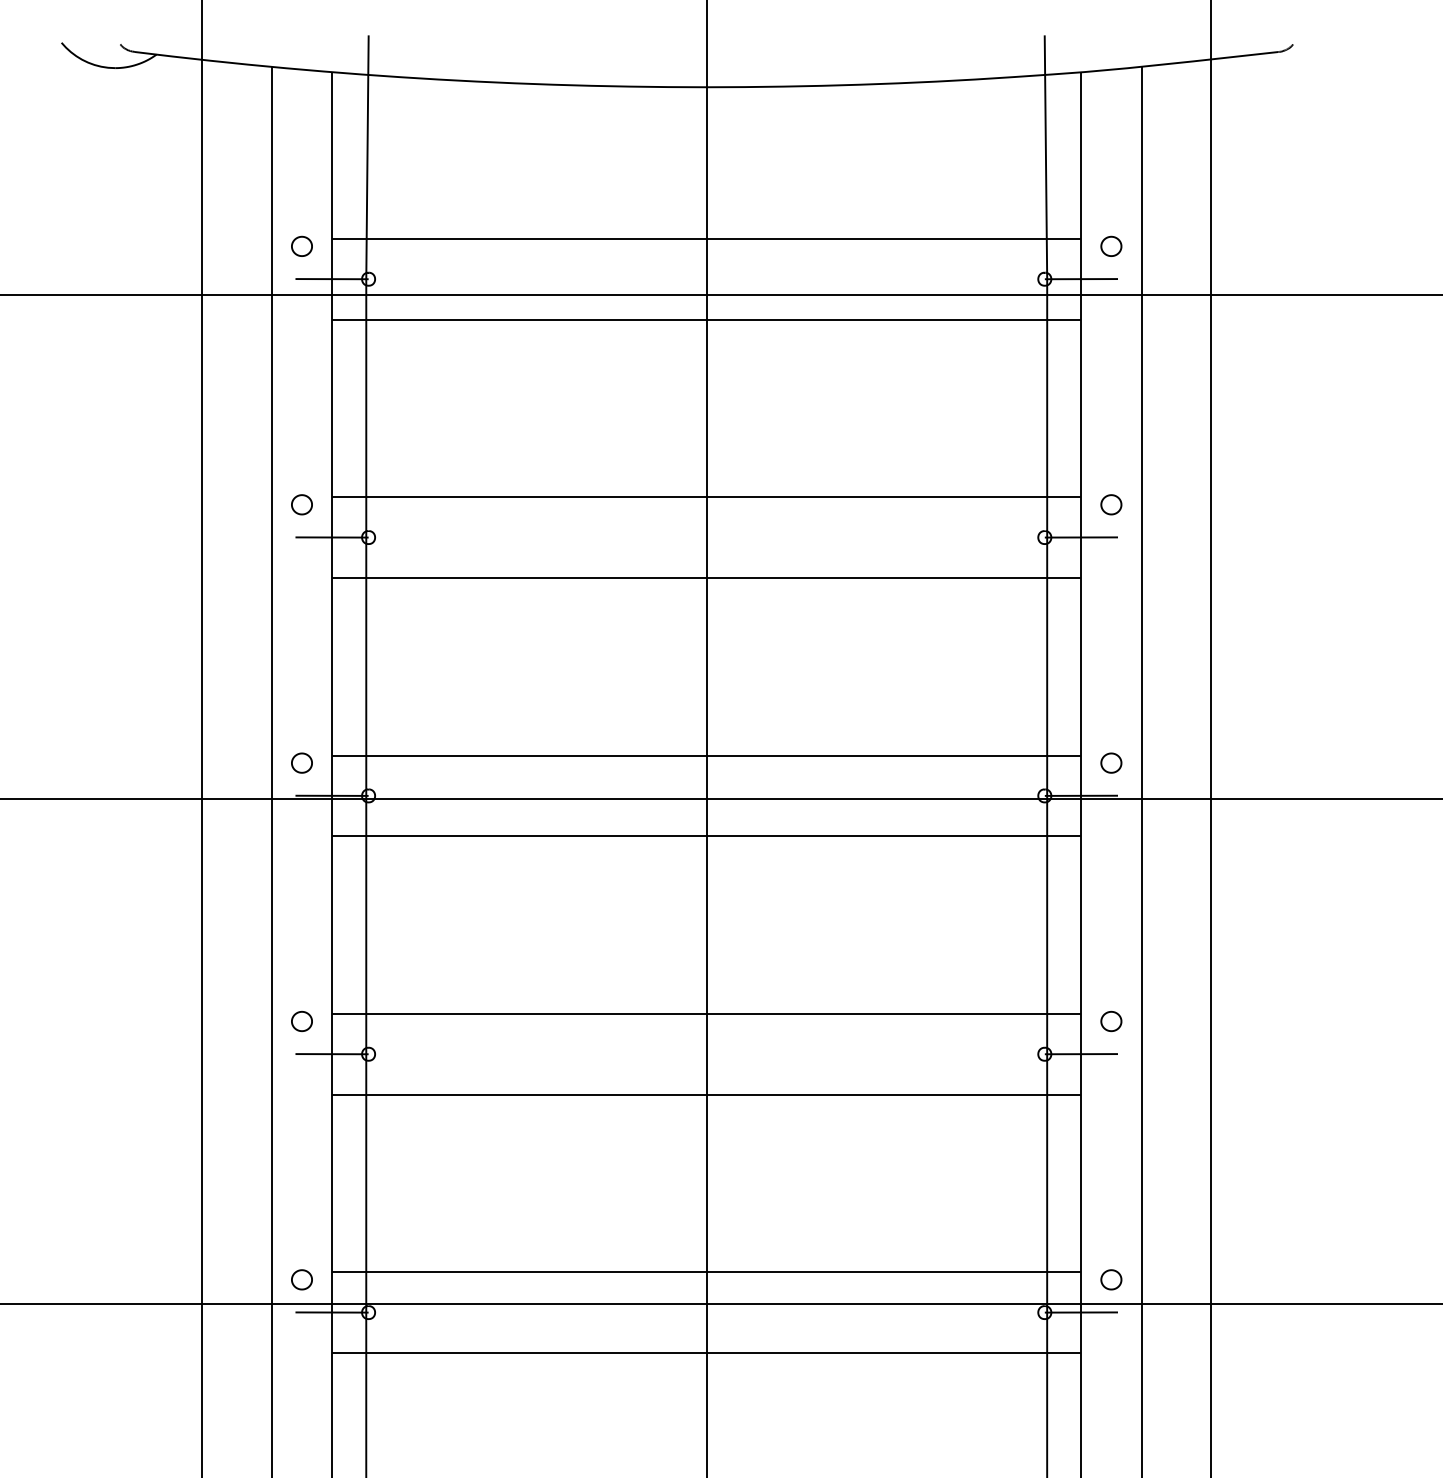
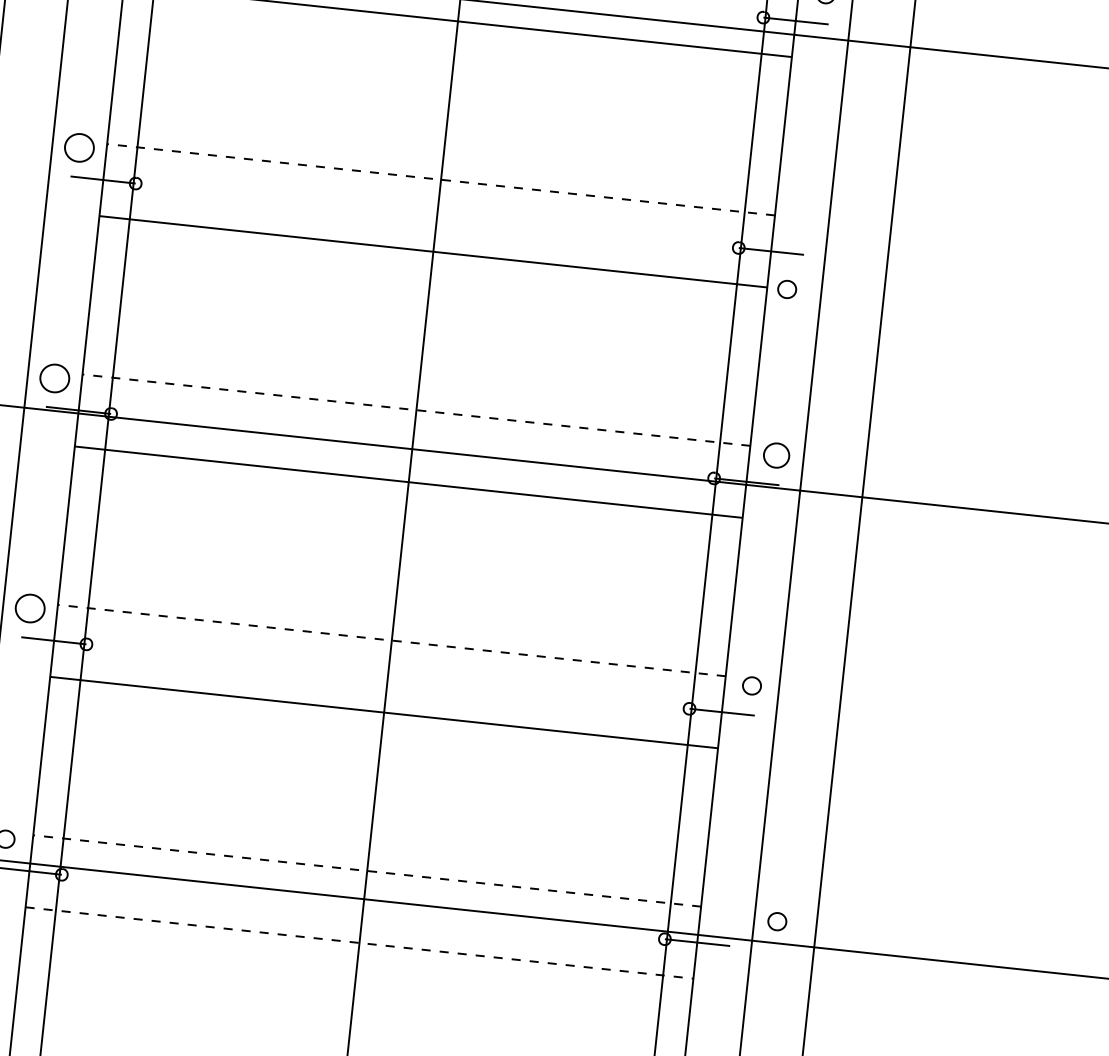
line: (706, 497) -> (440, 180), solid -> dashed
part: (301, 504) -> (79, 147), size x1.6
part: (1111, 504) -> (787, 289), moved
line: (706, 755) -> (416, 410), solid -> dashed
part: (301, 762) -> (54, 377), size x1.6
part: (1111, 762) -> (776, 454), size x1.4
line: (706, 1013) -> (391, 640), solid -> dashed
part: (301, 1021) -> (29, 608), size x1.6
line: (706, 1272) -> (367, 871), solid -> dashed
part: (1111, 1279) -> (777, 921), moved
line: (707, 1352) -> (360, 942), solid -> dashed

